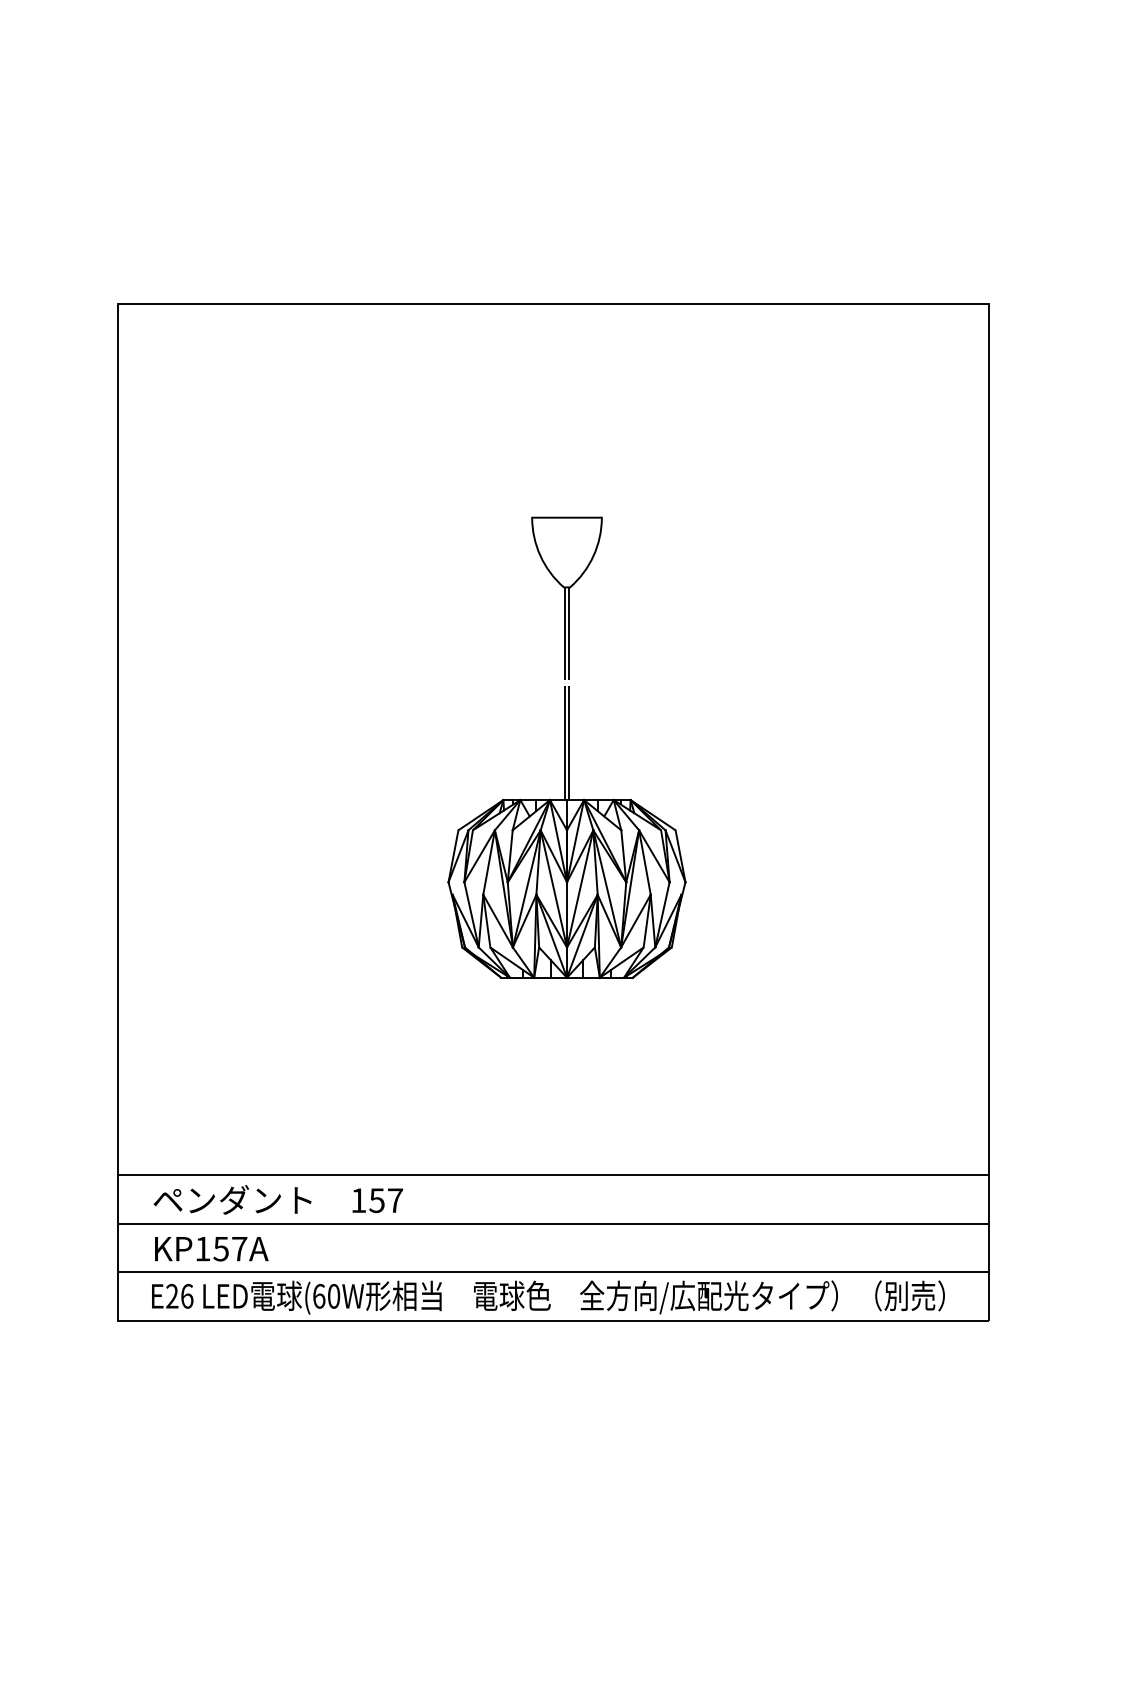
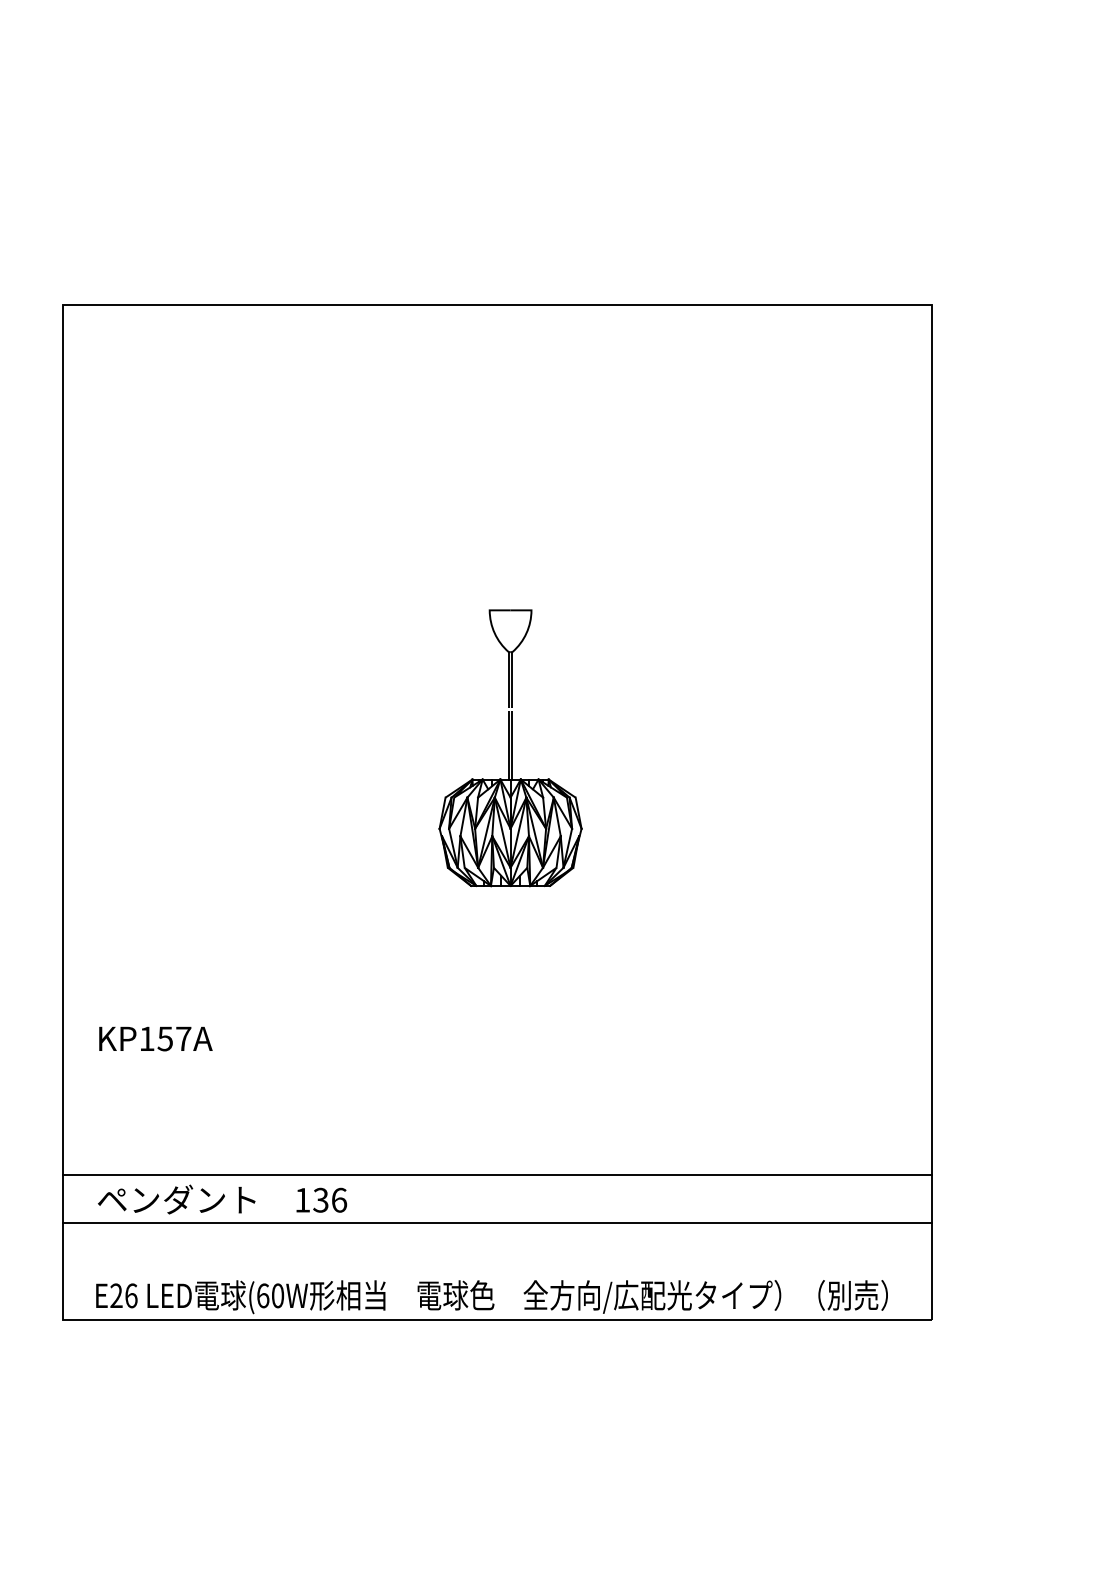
part: (566, 747) -> (510, 747), size x0.6
text: (386, 1200) -> (330, 1200), 157 -> 136
text: (211, 1249) -> (155, 1039), moved
line: (553, 1272) -> (497, 1272), removed

